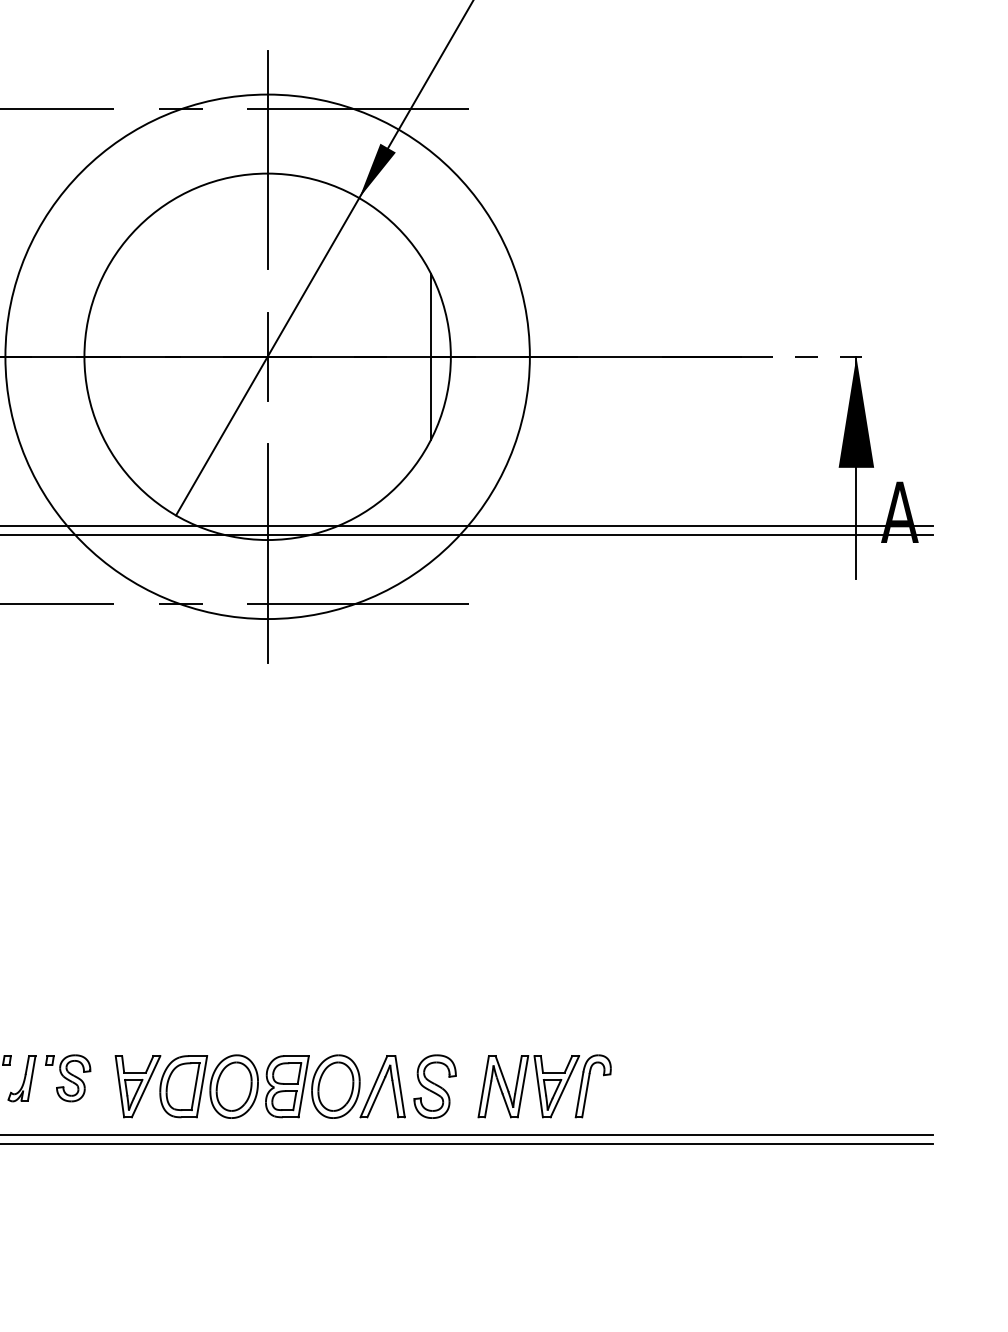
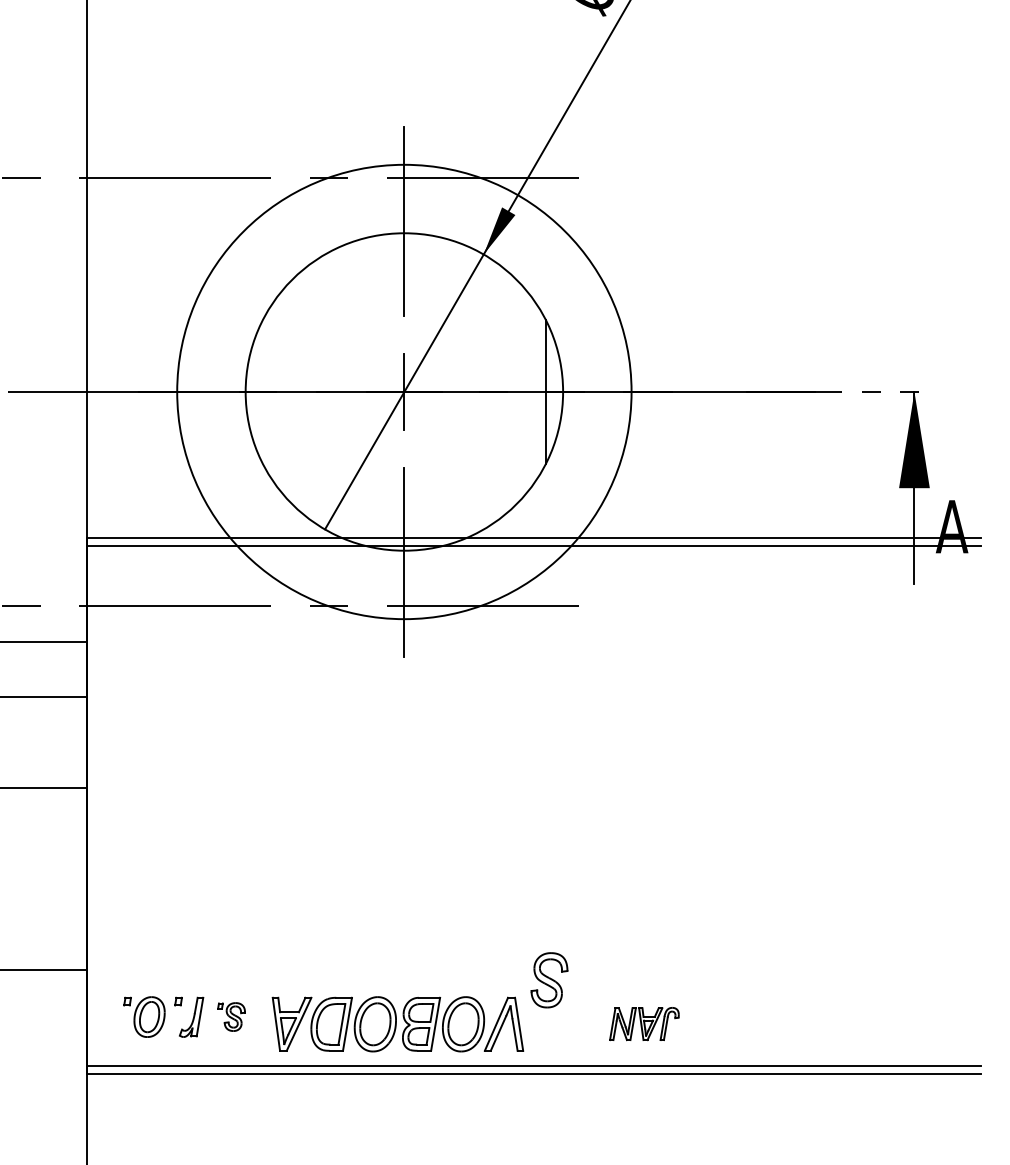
part: (68, 1077) -> (231, 1016), size x0.7
part: (544, 1085) -> (644, 1023), size x0.6
part: (435, 1086) -> (549, 980), moved

